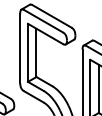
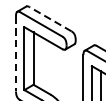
line: (51, 16) -> (49, 19), solid -> dashed
line: (20, 48) -> (16, 53), solid -> dashed

